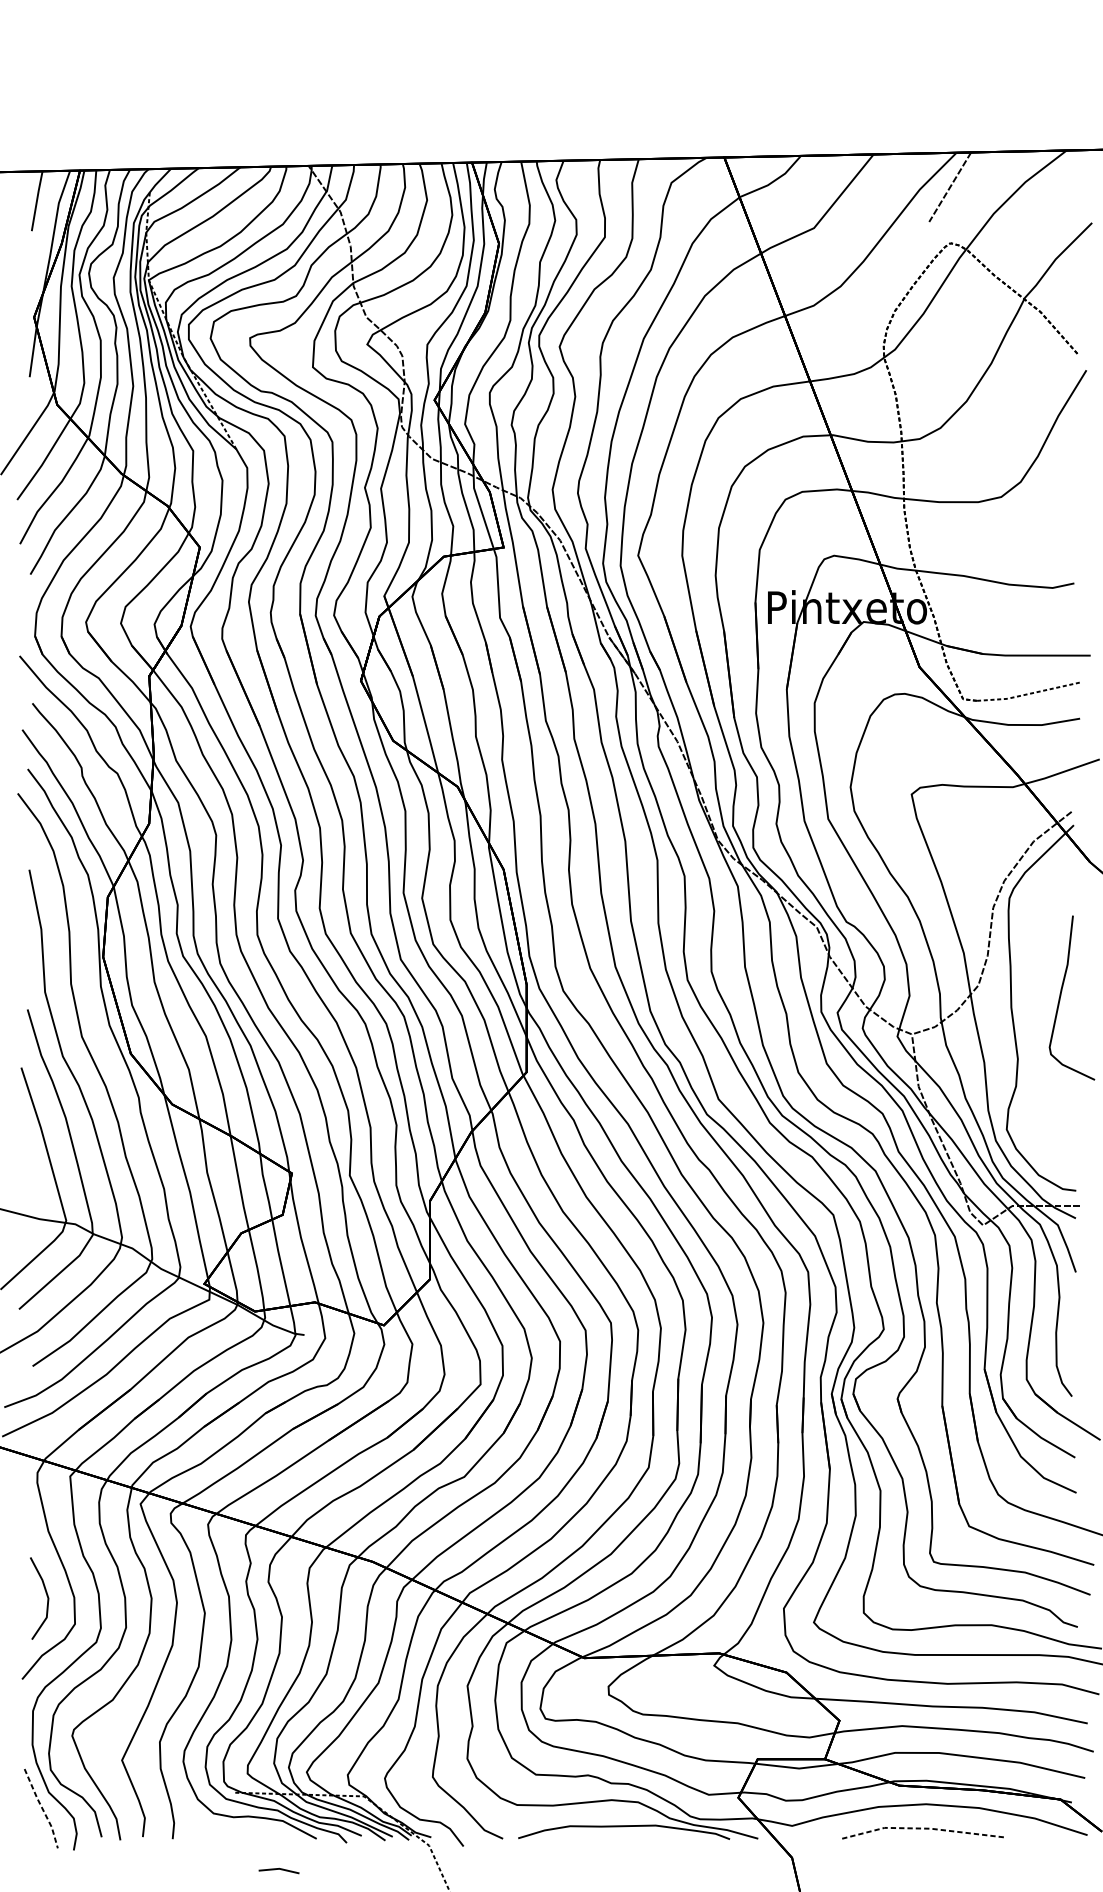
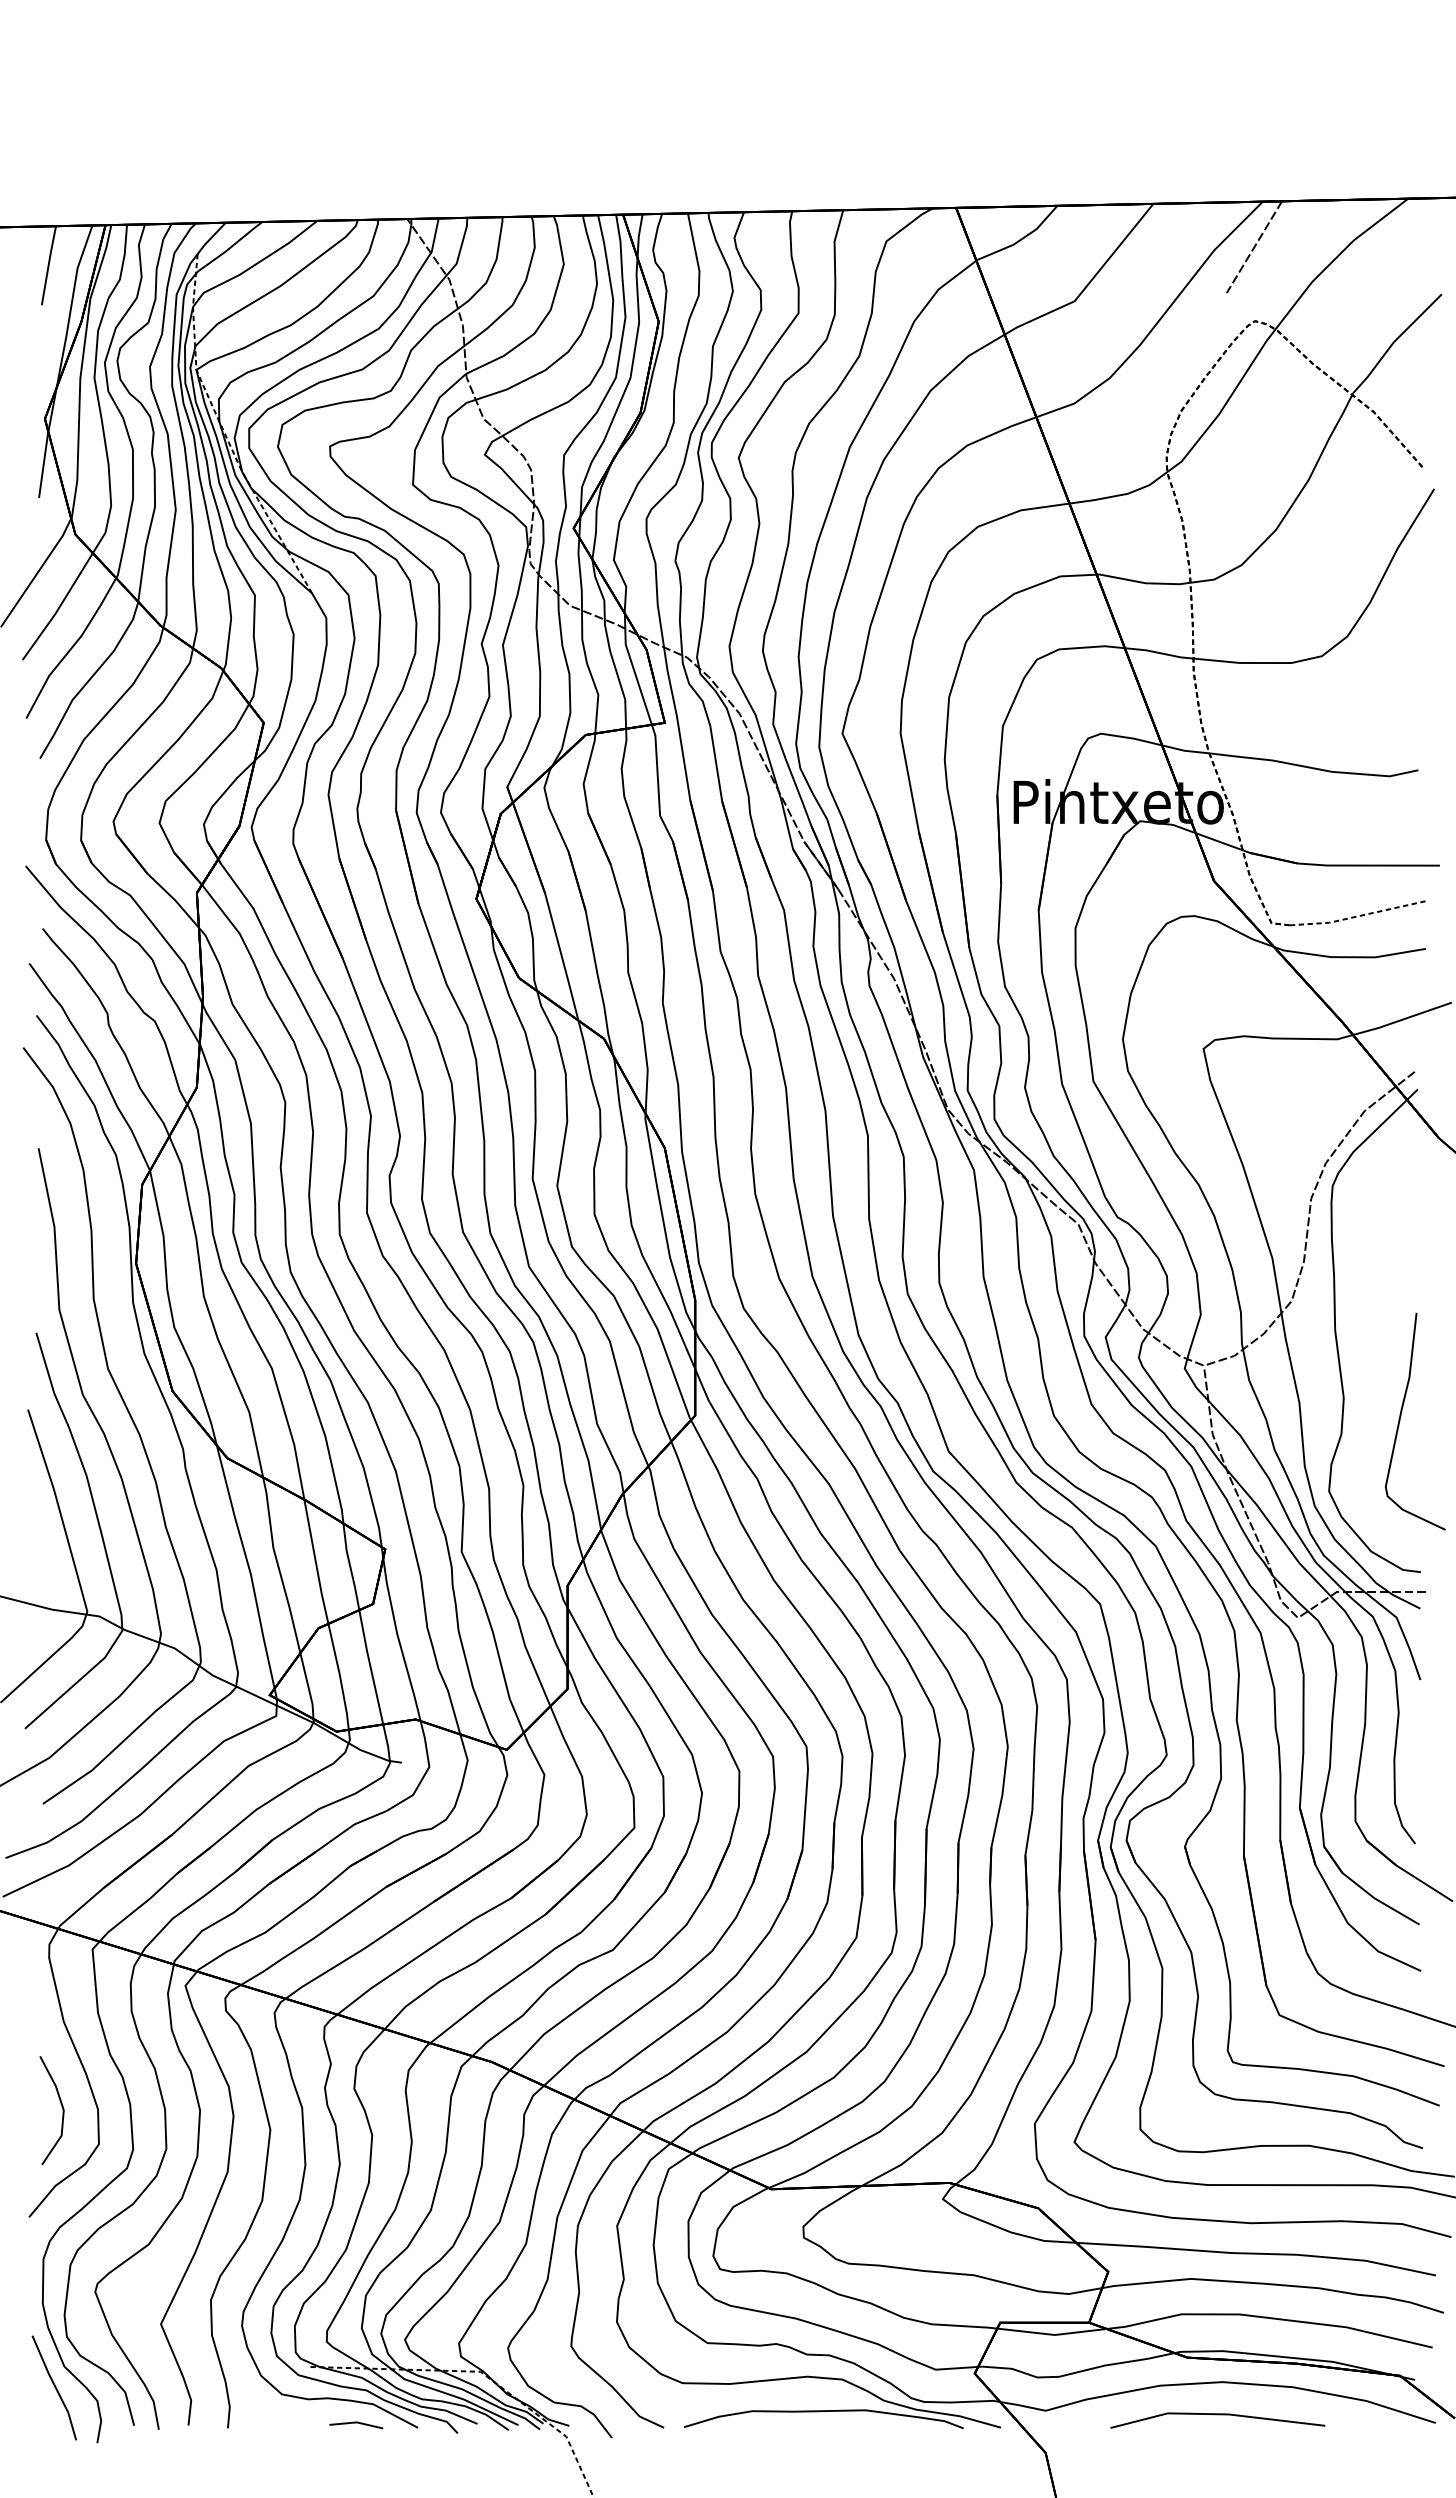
curve: (1061, 994) -> (1401, 1416), moved
line: (42, 1808) -> (55, 2387), dashed -> solid
line: (921, 1828) -> (1216, 2414), dashed -> solid
line: (279, 1869) -> (356, 2423), moved

